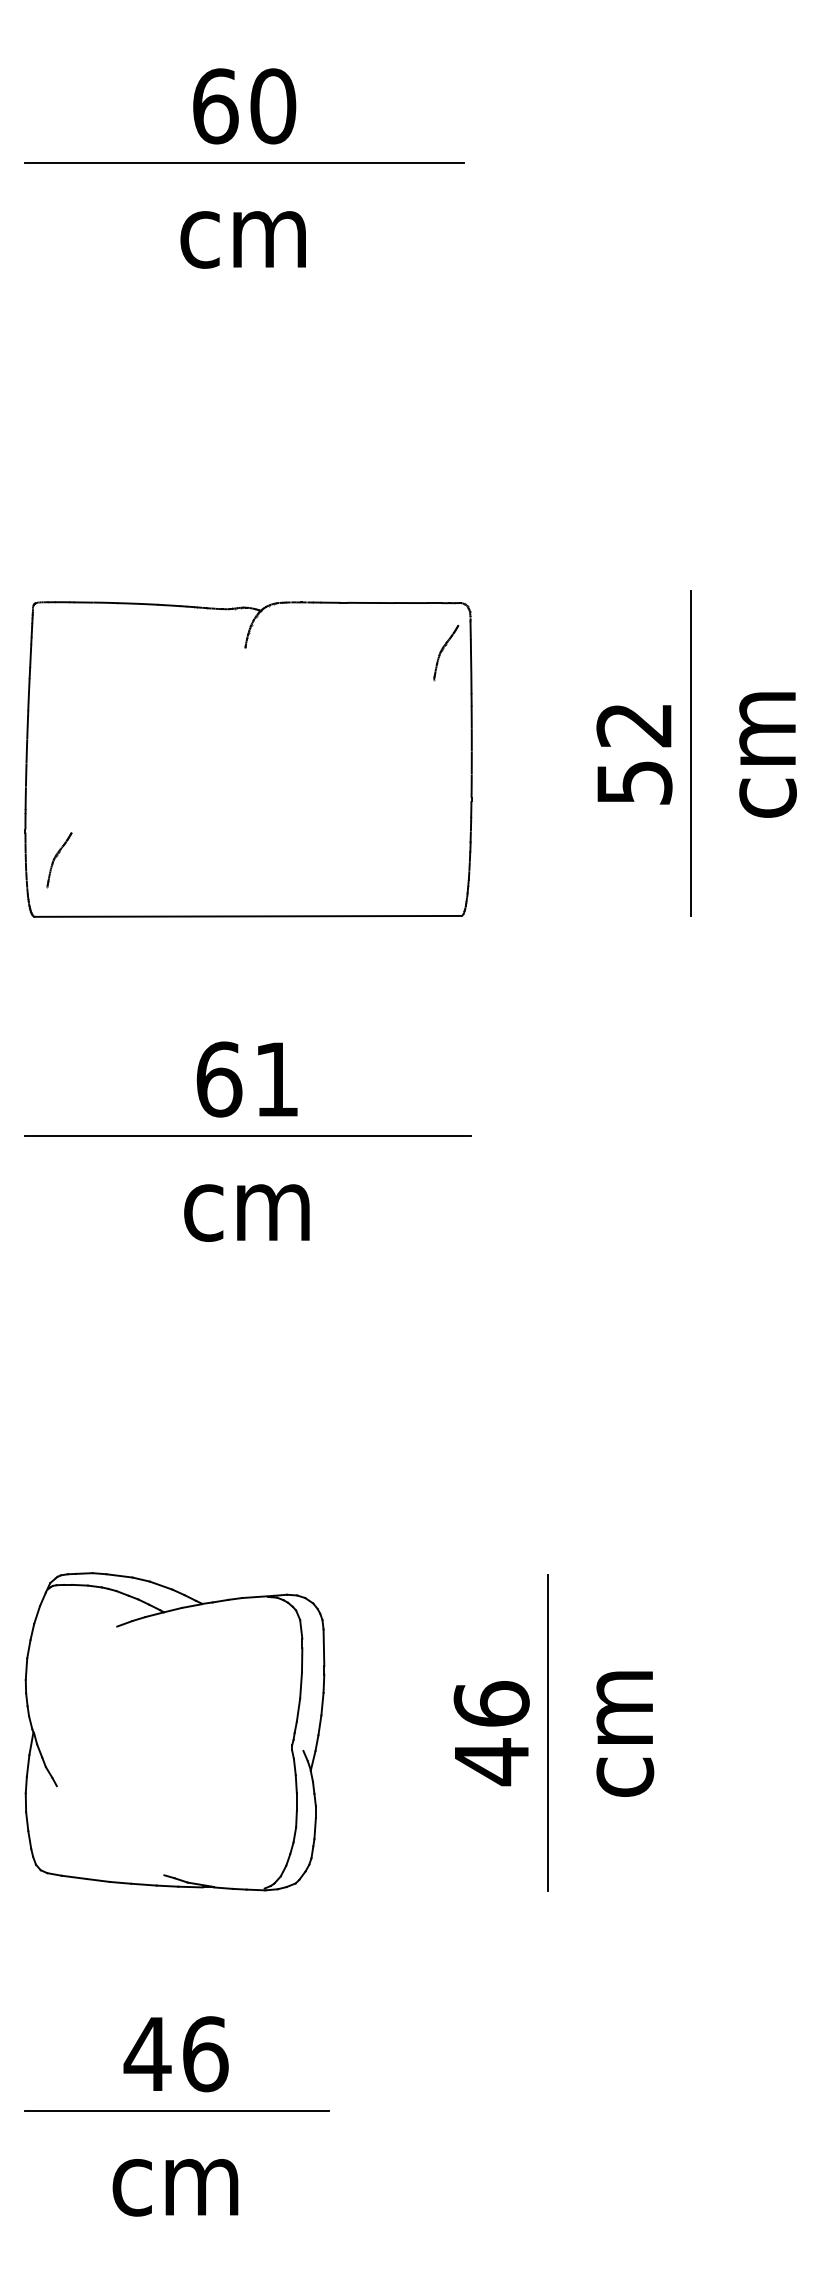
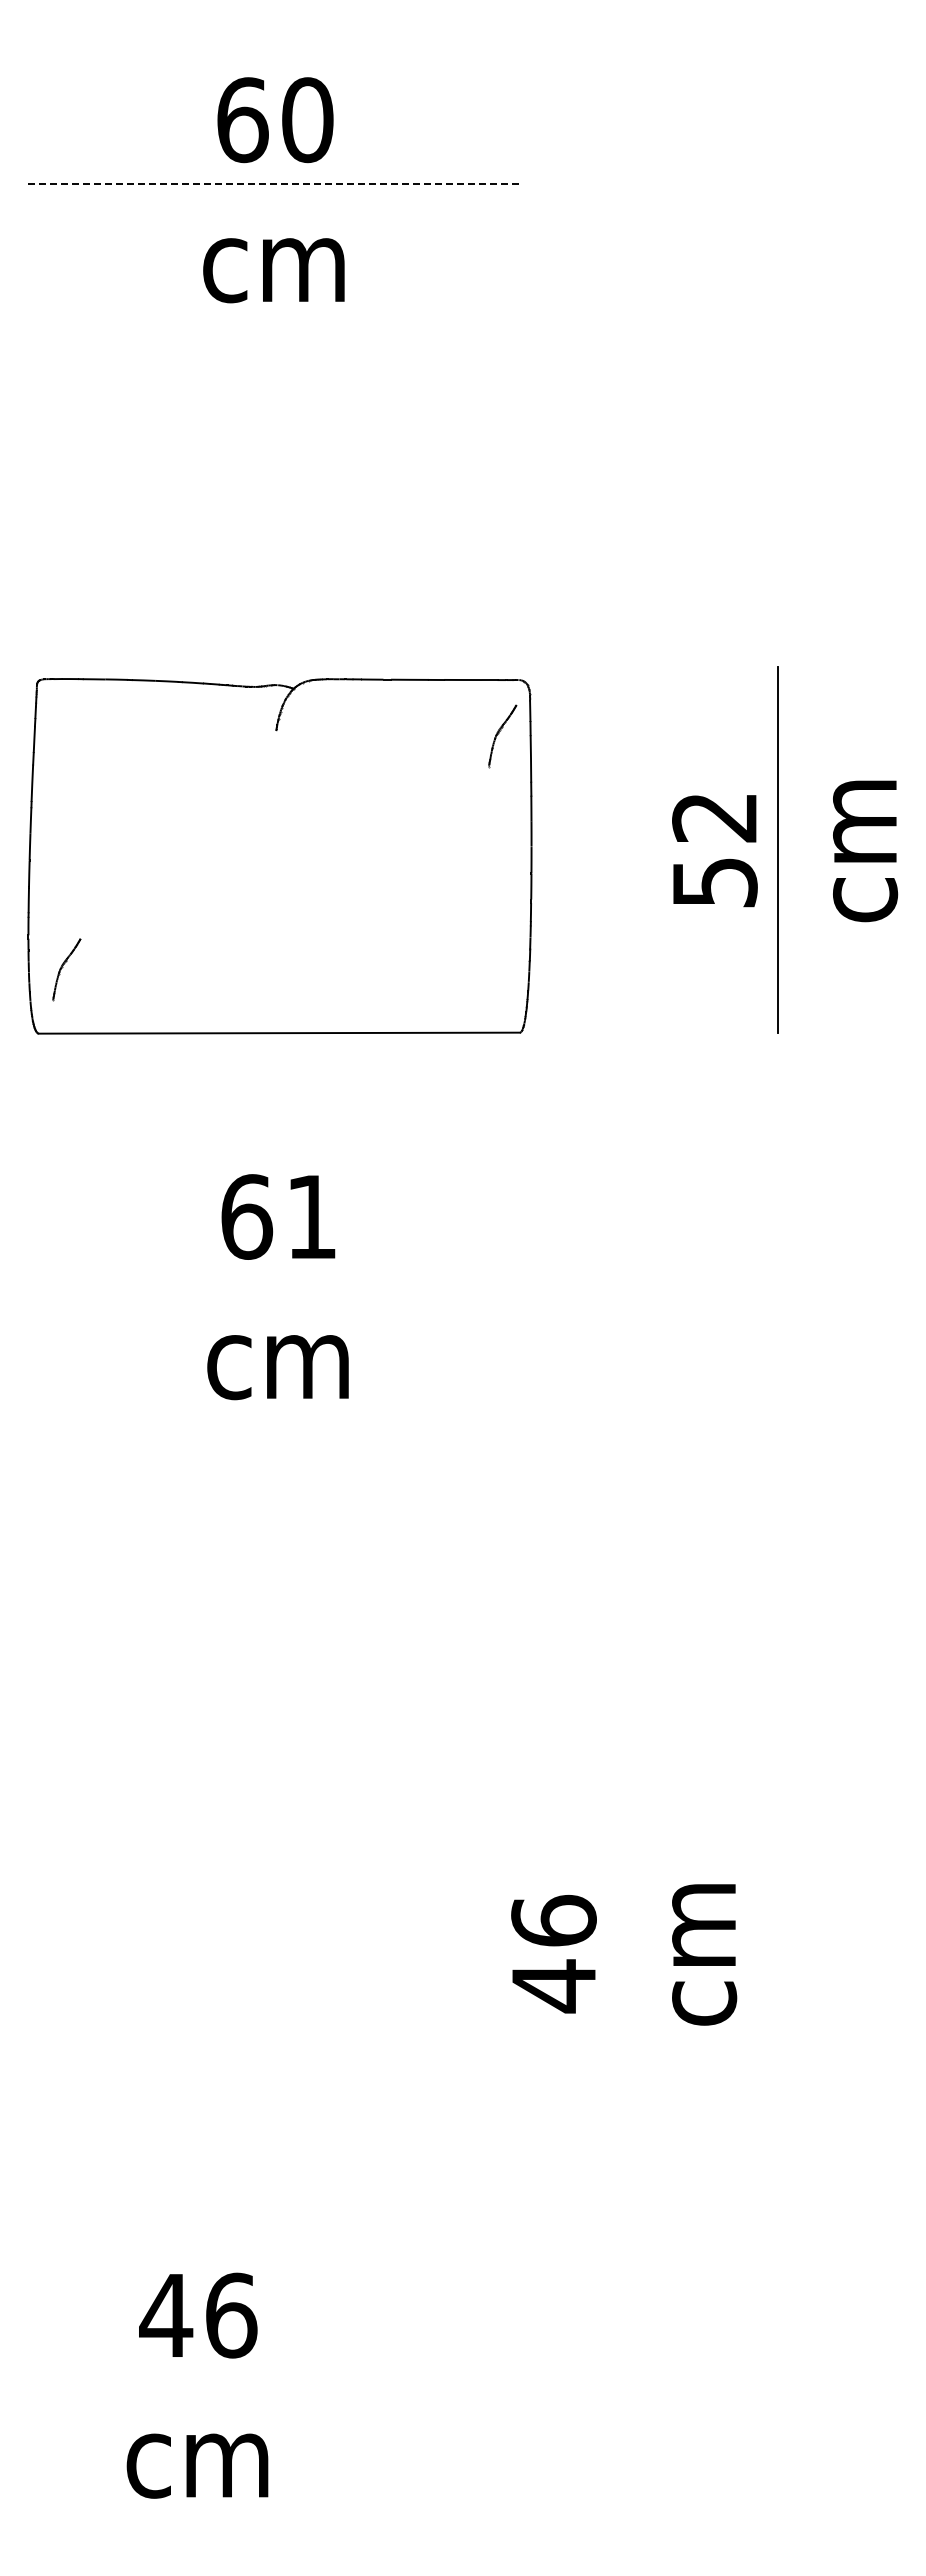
line: (244, 162) -> (275, 183), solid -> dashed
line: (248, 1135) -> (279, 1280), removed
part: (174, 1731) -> (196, 1951), removed
line: (548, 1732) -> (617, 1953), removed
line: (176, 2110) -> (198, 2379), removed

